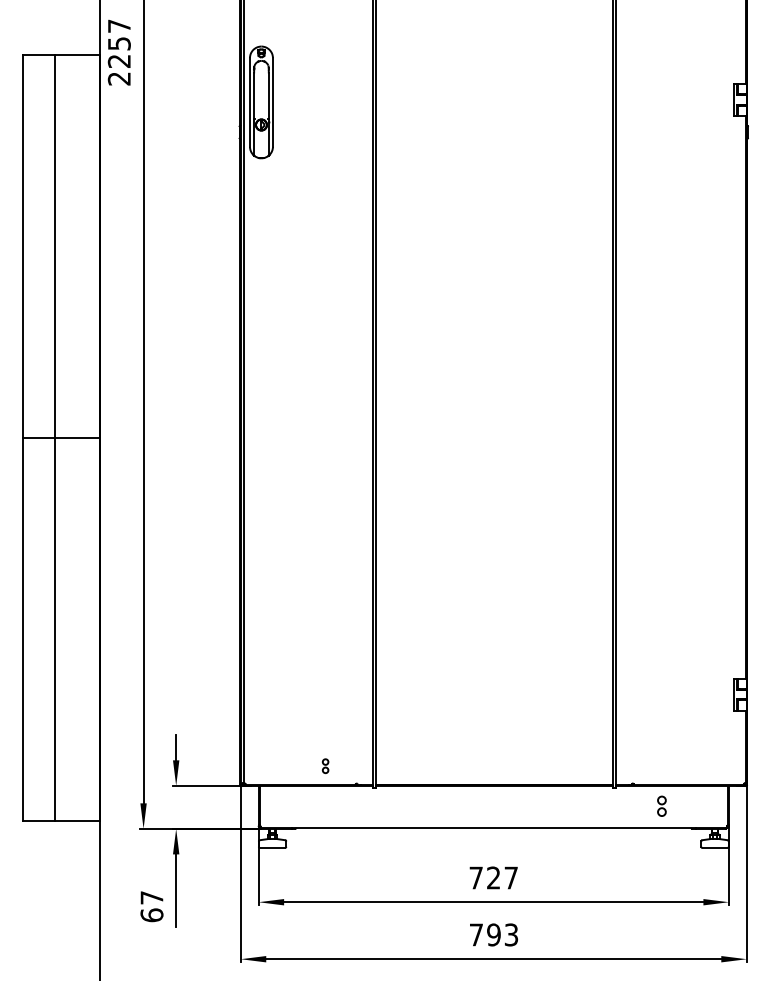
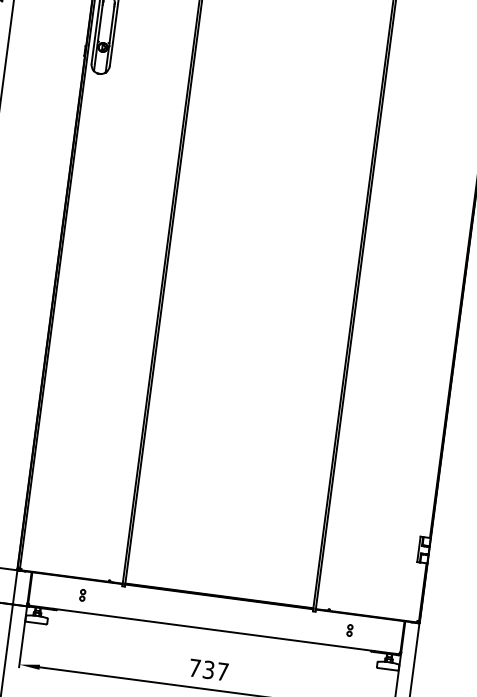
part: (325, 766) -> (82, 595), moved
part: (661, 805) -> (349, 629), size x0.71
text: (493, 877) -> (208, 669), 727 -> 737

